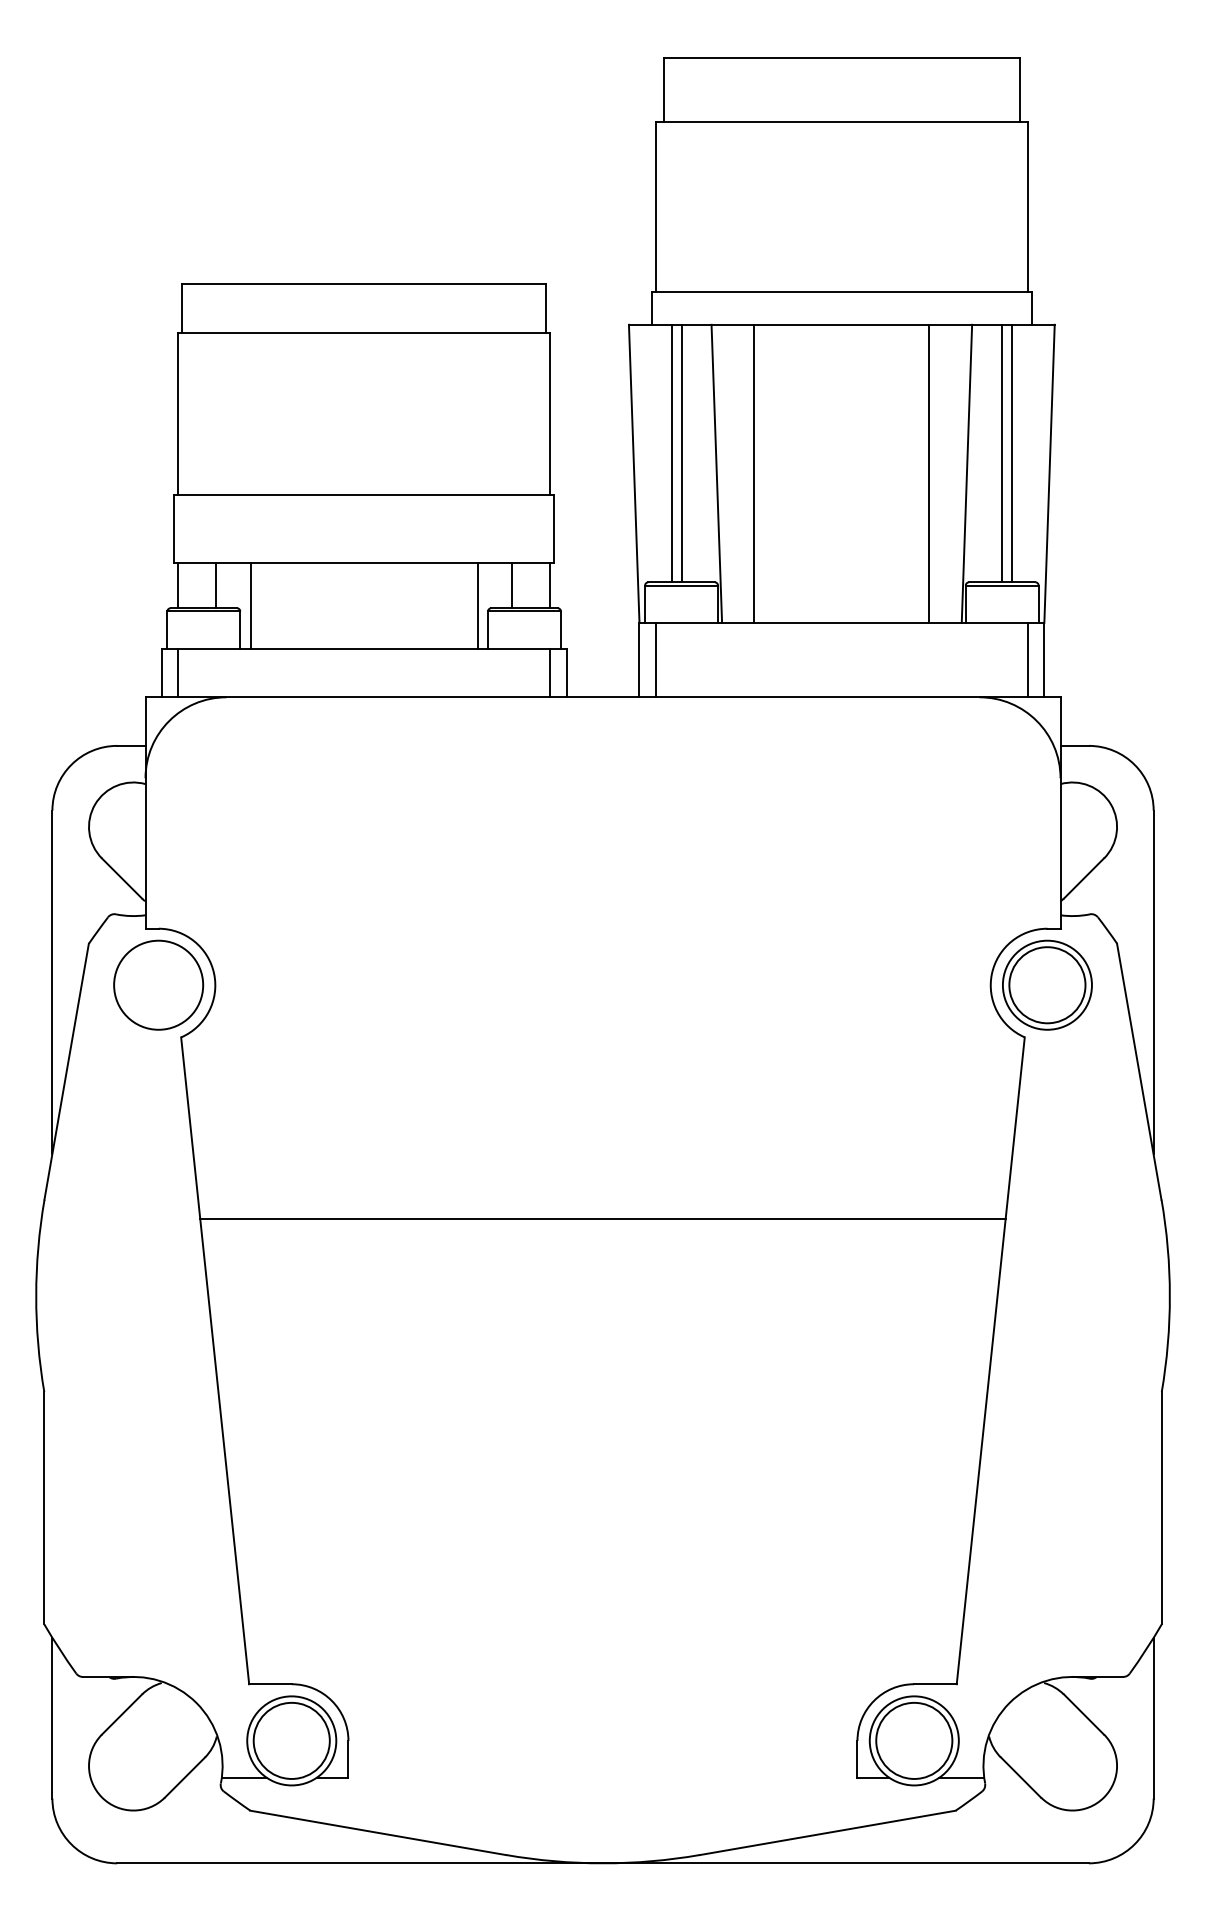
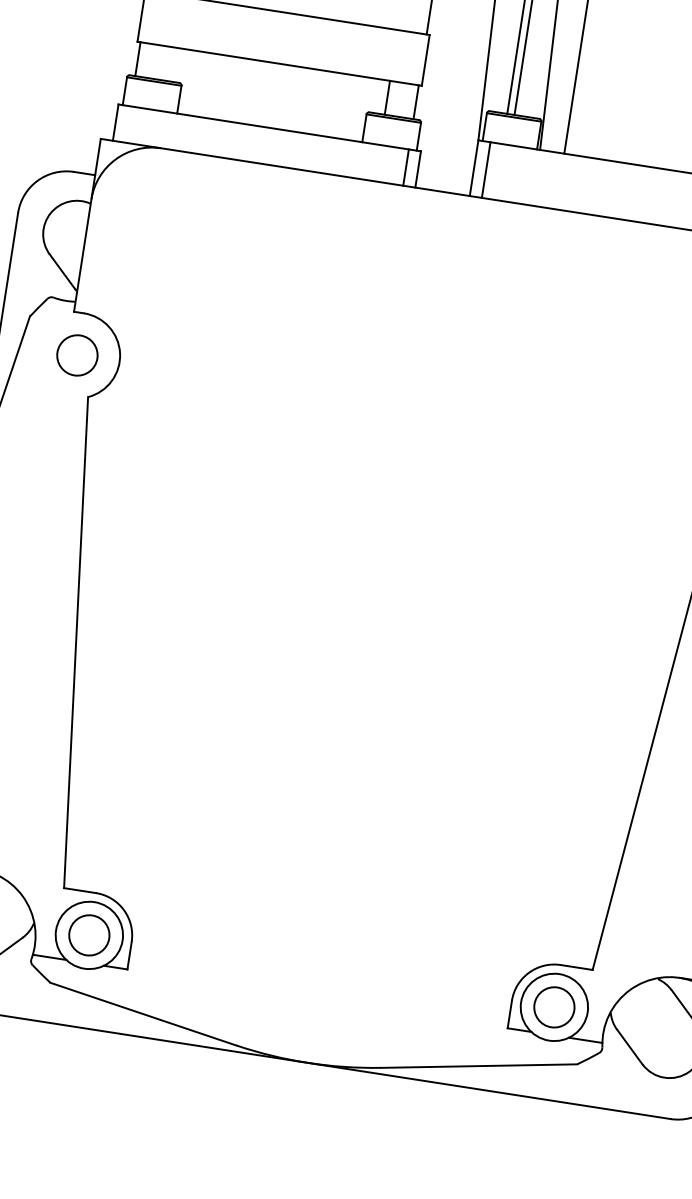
line: (216, 585) -> (166, 63), removed
line: (250, 605) -> (189, 82), removed
line: (477, 605) -> (359, 108), removed
line: (177, 672) -> (127, 124), removed
circle: (158, 984) -> (77, 354), size x0.6
line: (602, 1218) -> (381, 581), removed
circle: (291, 1740) -> (89, 935), size x0.7
circle: (914, 1740) -> (554, 1007), size x0.7

